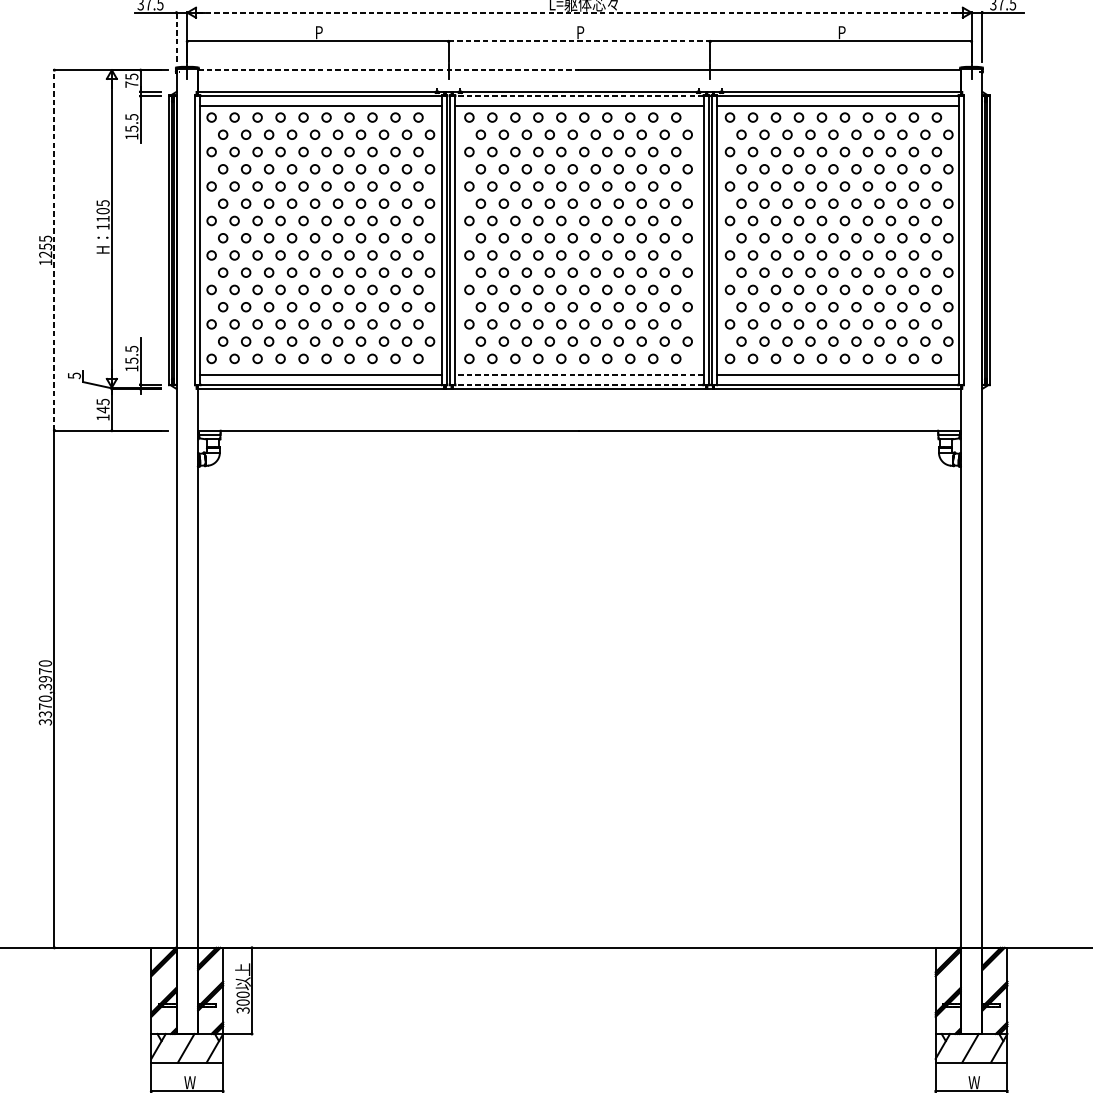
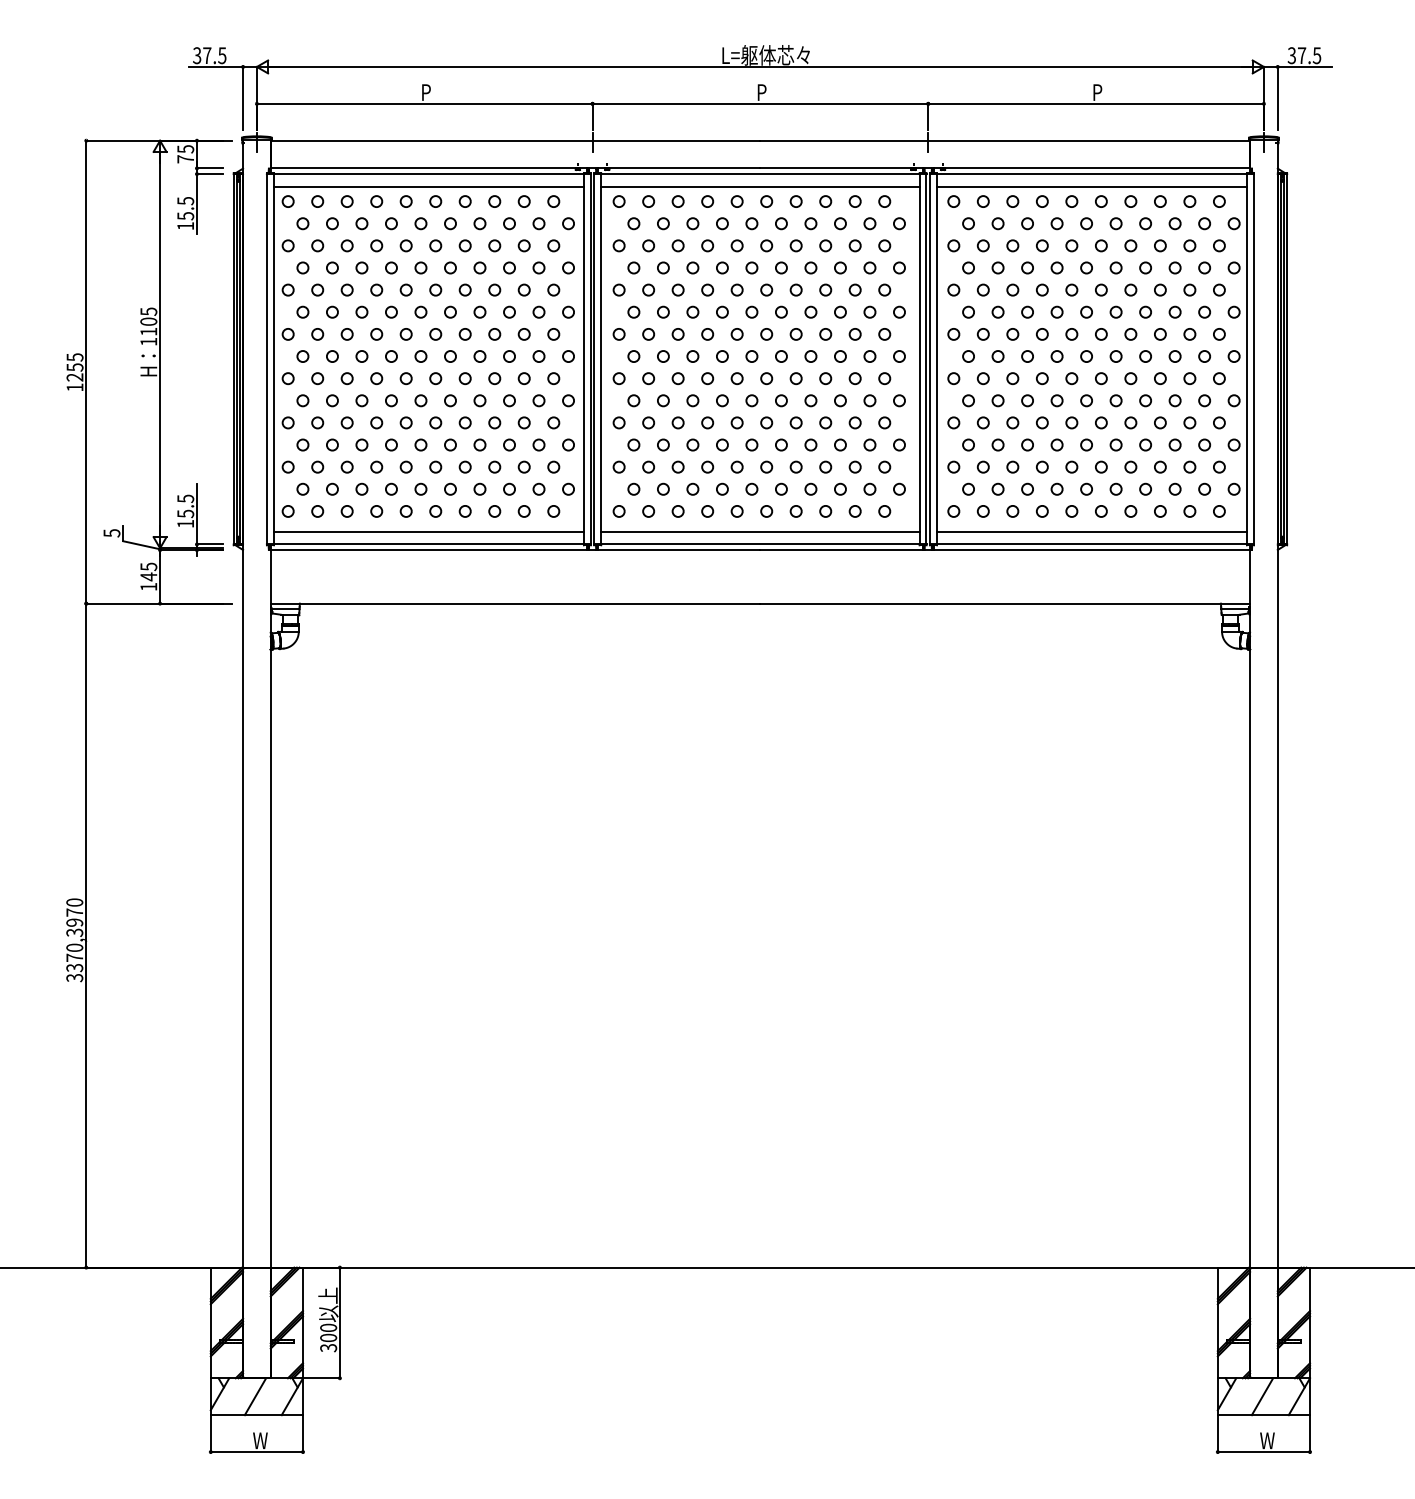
line: (579, 12) -> (760, 66), dashed -> solid
line: (176, 37) -> (243, 98), dashed -> solid
line: (579, 41) -> (760, 103), dashed -> solid
line: (388, 70) -> (515, 140), dashed -> solid
line: (578, 96) -> (759, 174), dashed -> solid
line: (54, 249) -> (86, 371), dashed -> solid
line: (578, 374) -> (759, 531), dashed -> solid
line: (578, 384) -> (759, 544), dashed -> solid

